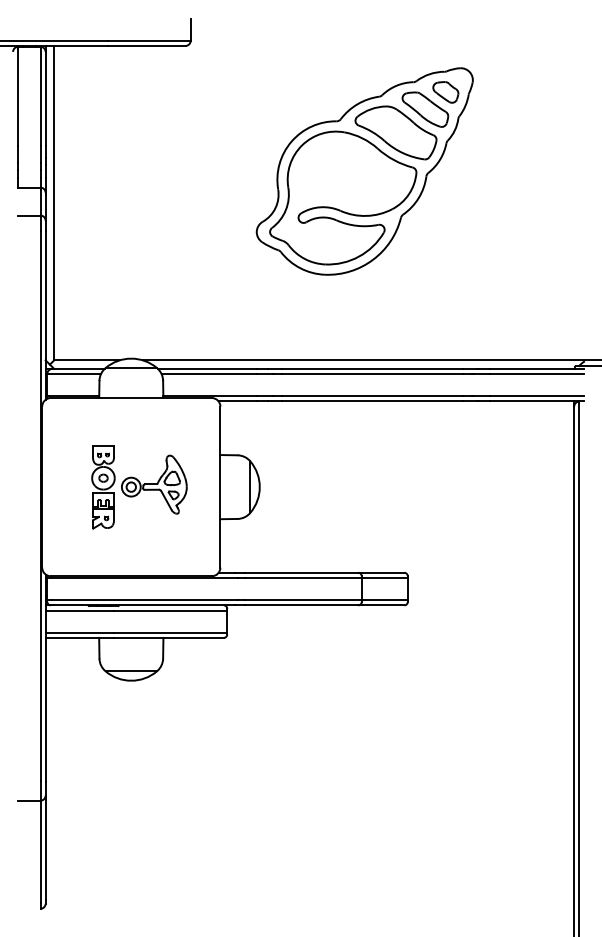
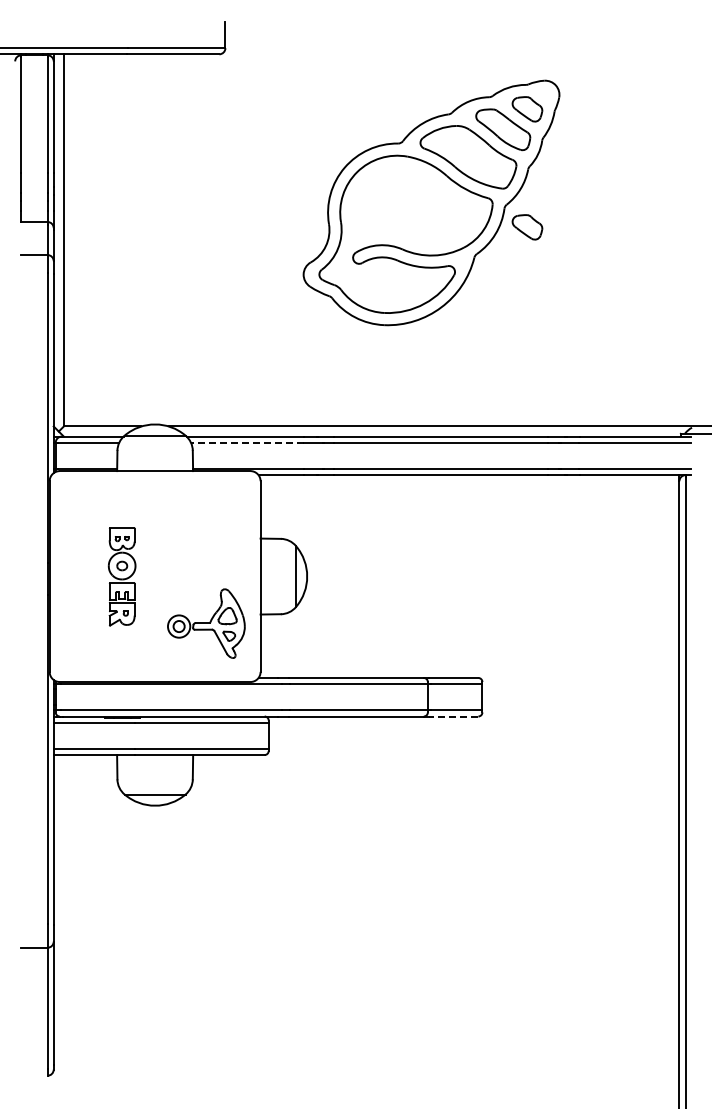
part: (445, 192) -> (527, 227), added
line: (208, 373) -> (246, 442), solid -> dashed
part: (154, 484) -> (206, 623), moved
line: (383, 605) -> (453, 716), solid -> dashed

